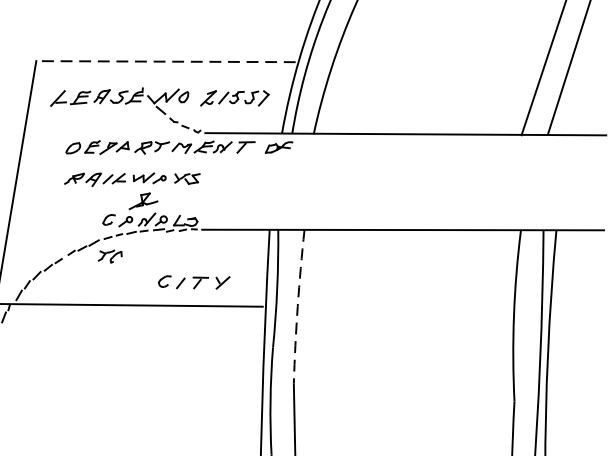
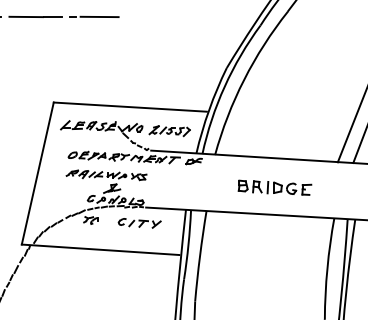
line: (166, 62) -> (130, 107), dashed -> solid
part: (417, 183) -> (274, 187), added
part: (193, 282) -> (139, 223), moved
arc: (298, 307) -> (200, 256), dashed -> solid

